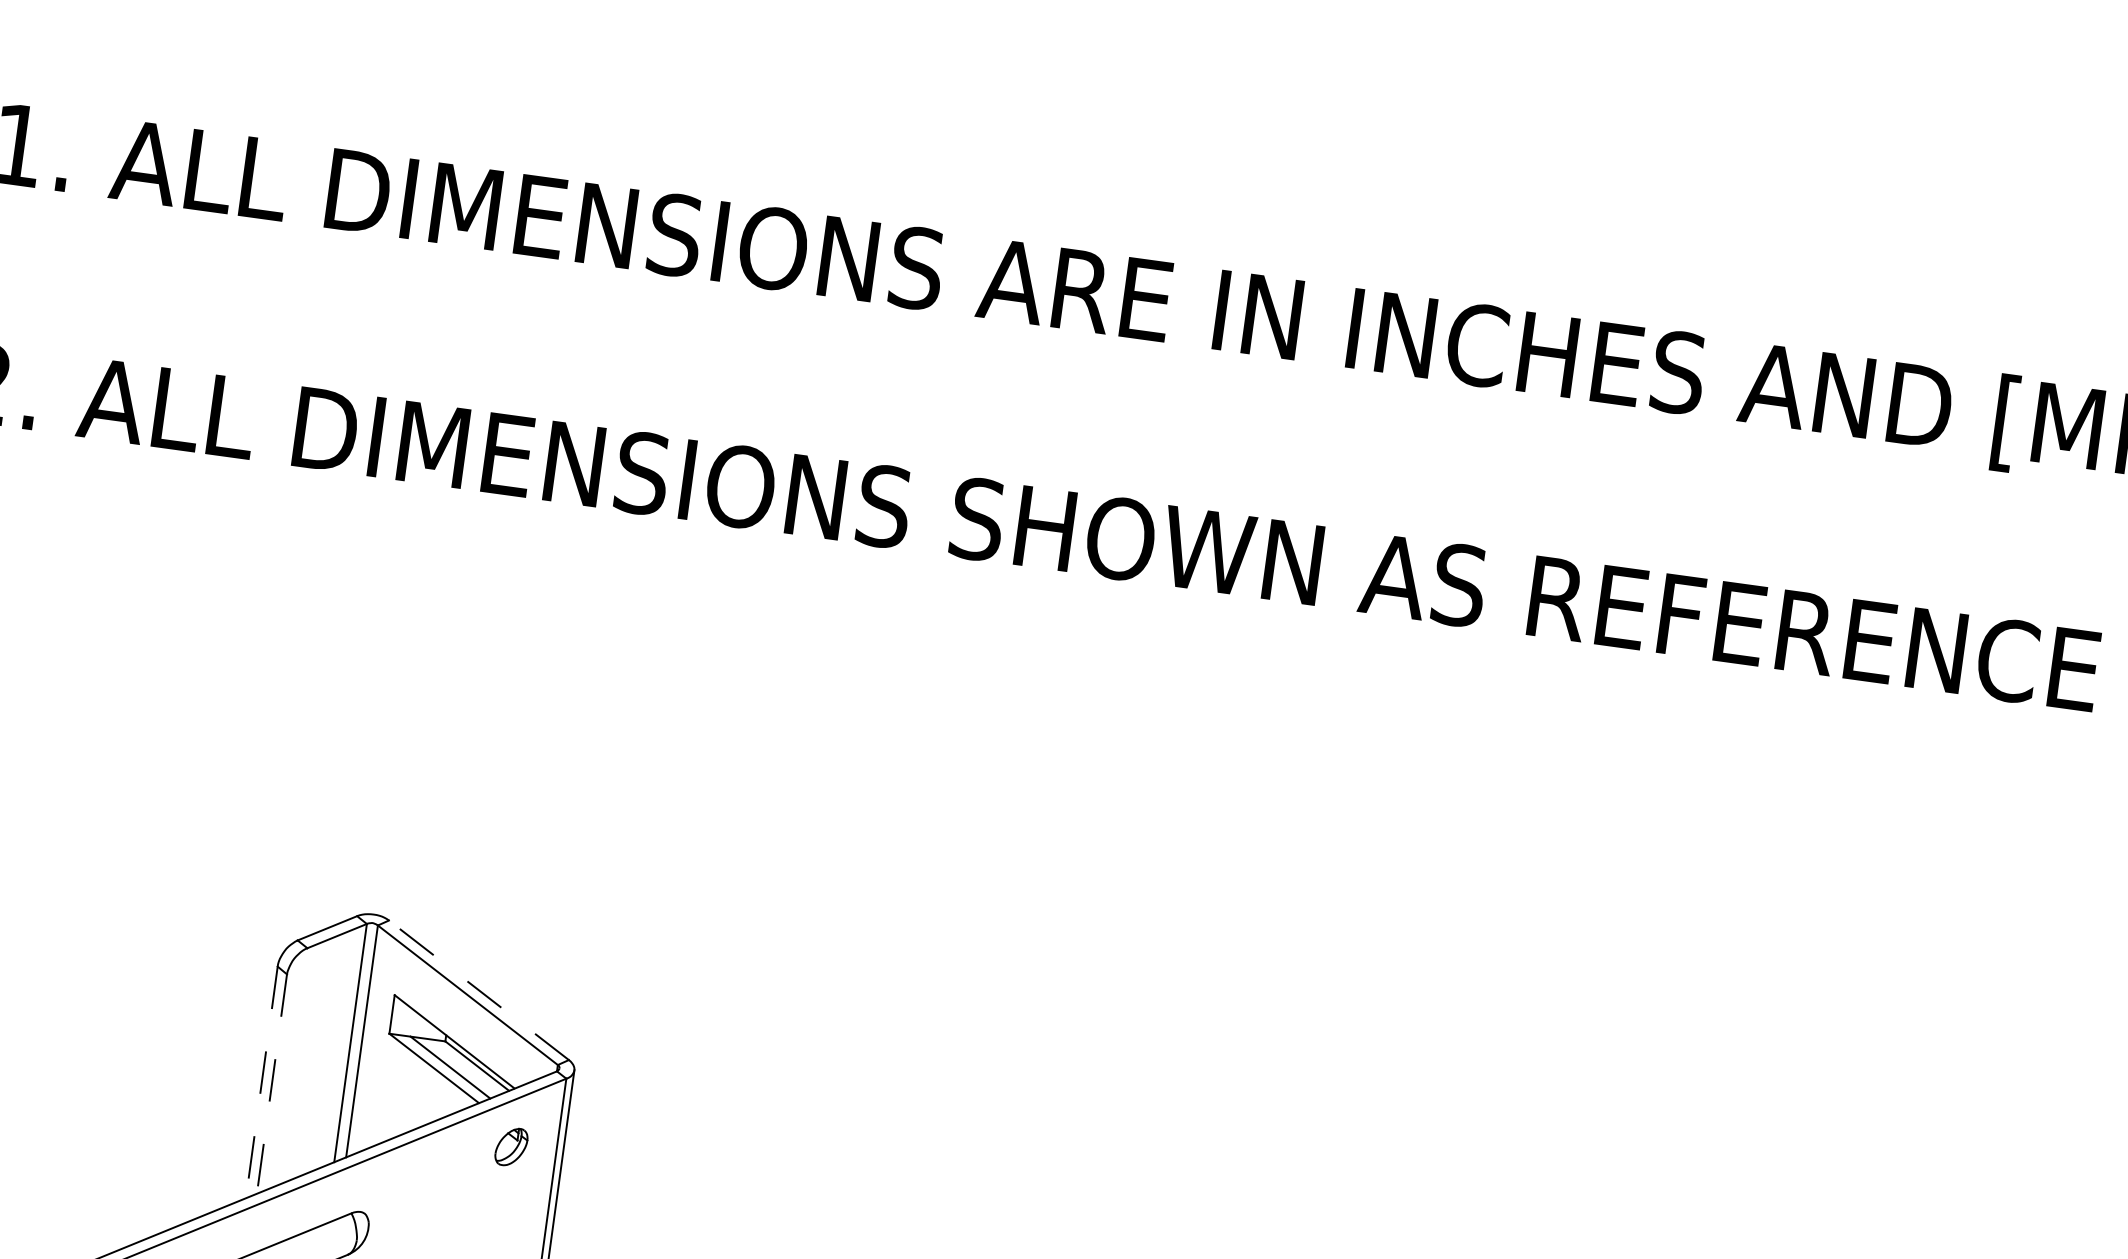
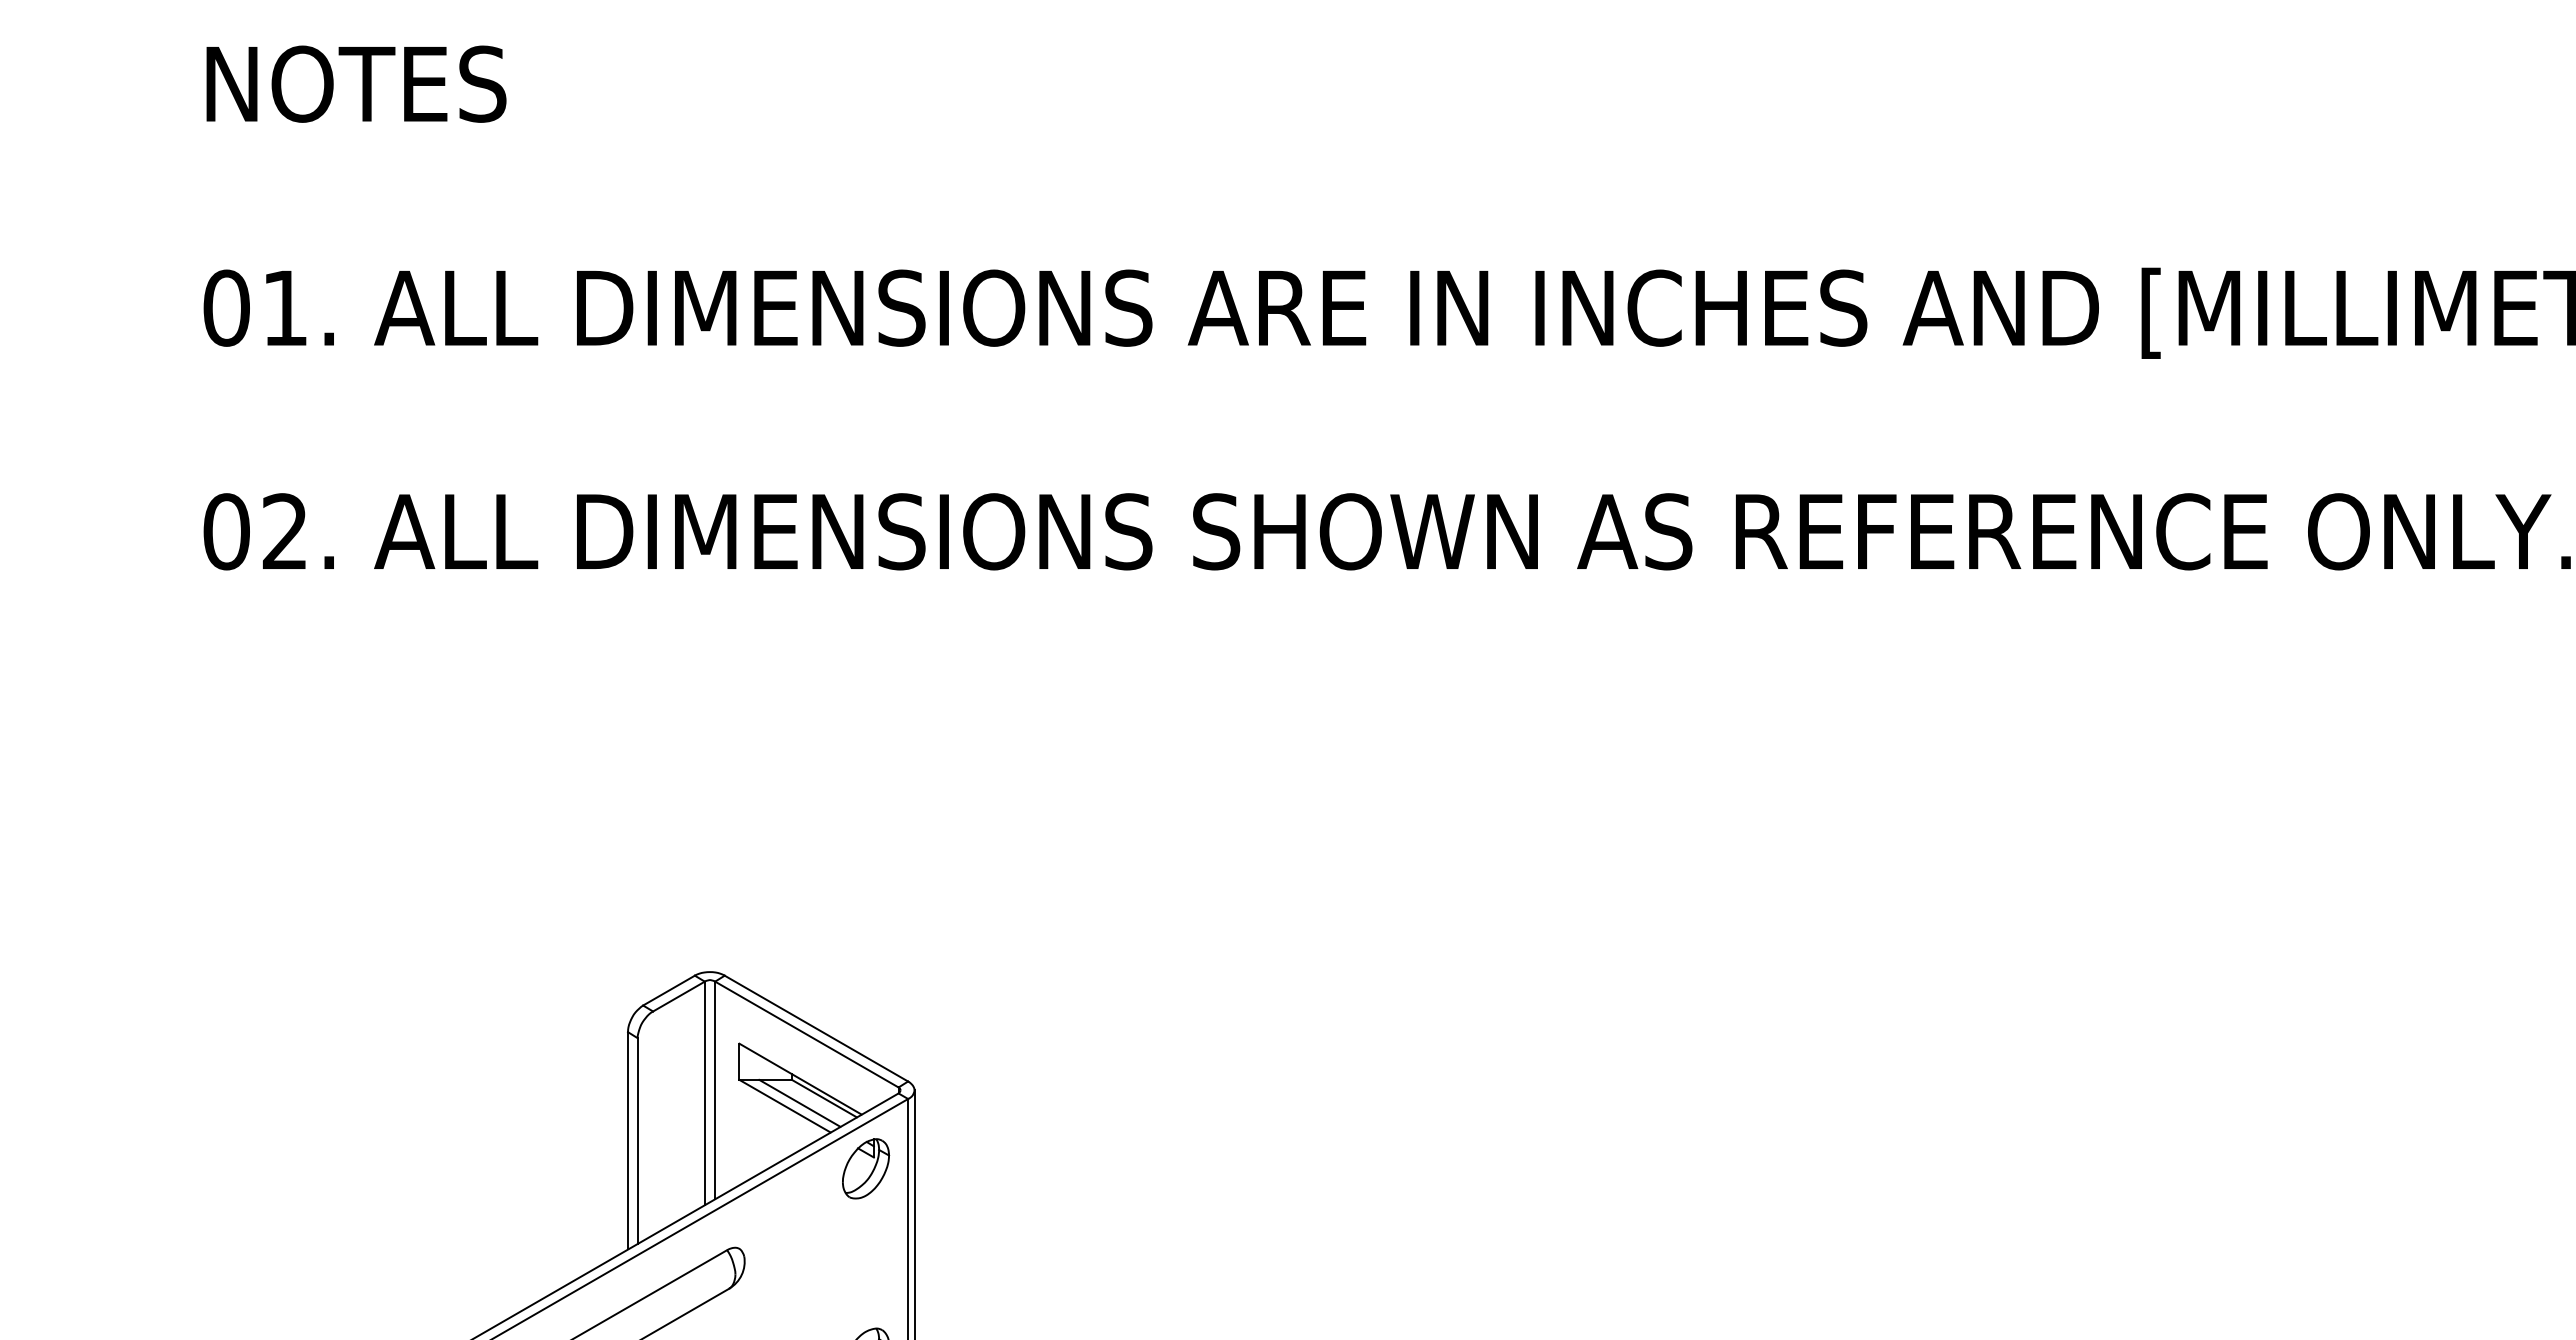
line: (479, 990) -> (816, 1028), dashed -> solid
line: (262, 1082) -> (628, 1140), dashed -> solid
line: (271, 1083) -> (637, 1140), dashed -> solid
part: (511, 1146) -> (866, 1168), size x1.67

